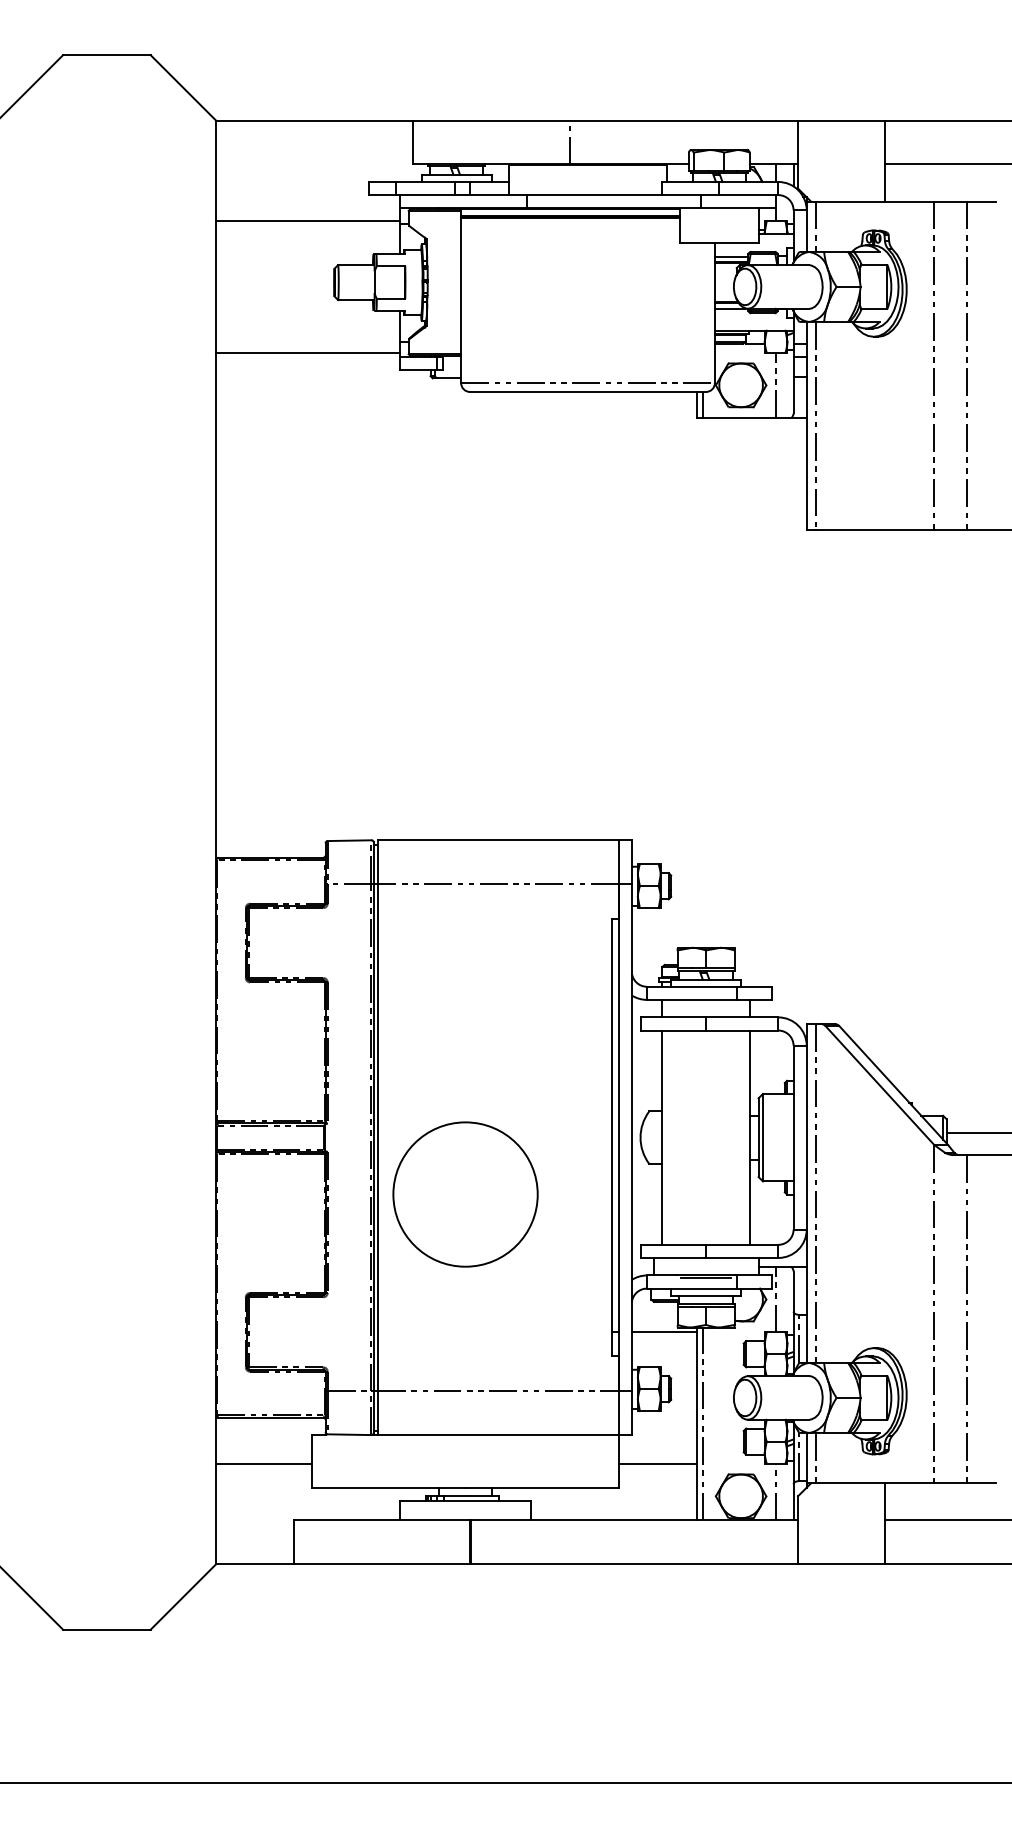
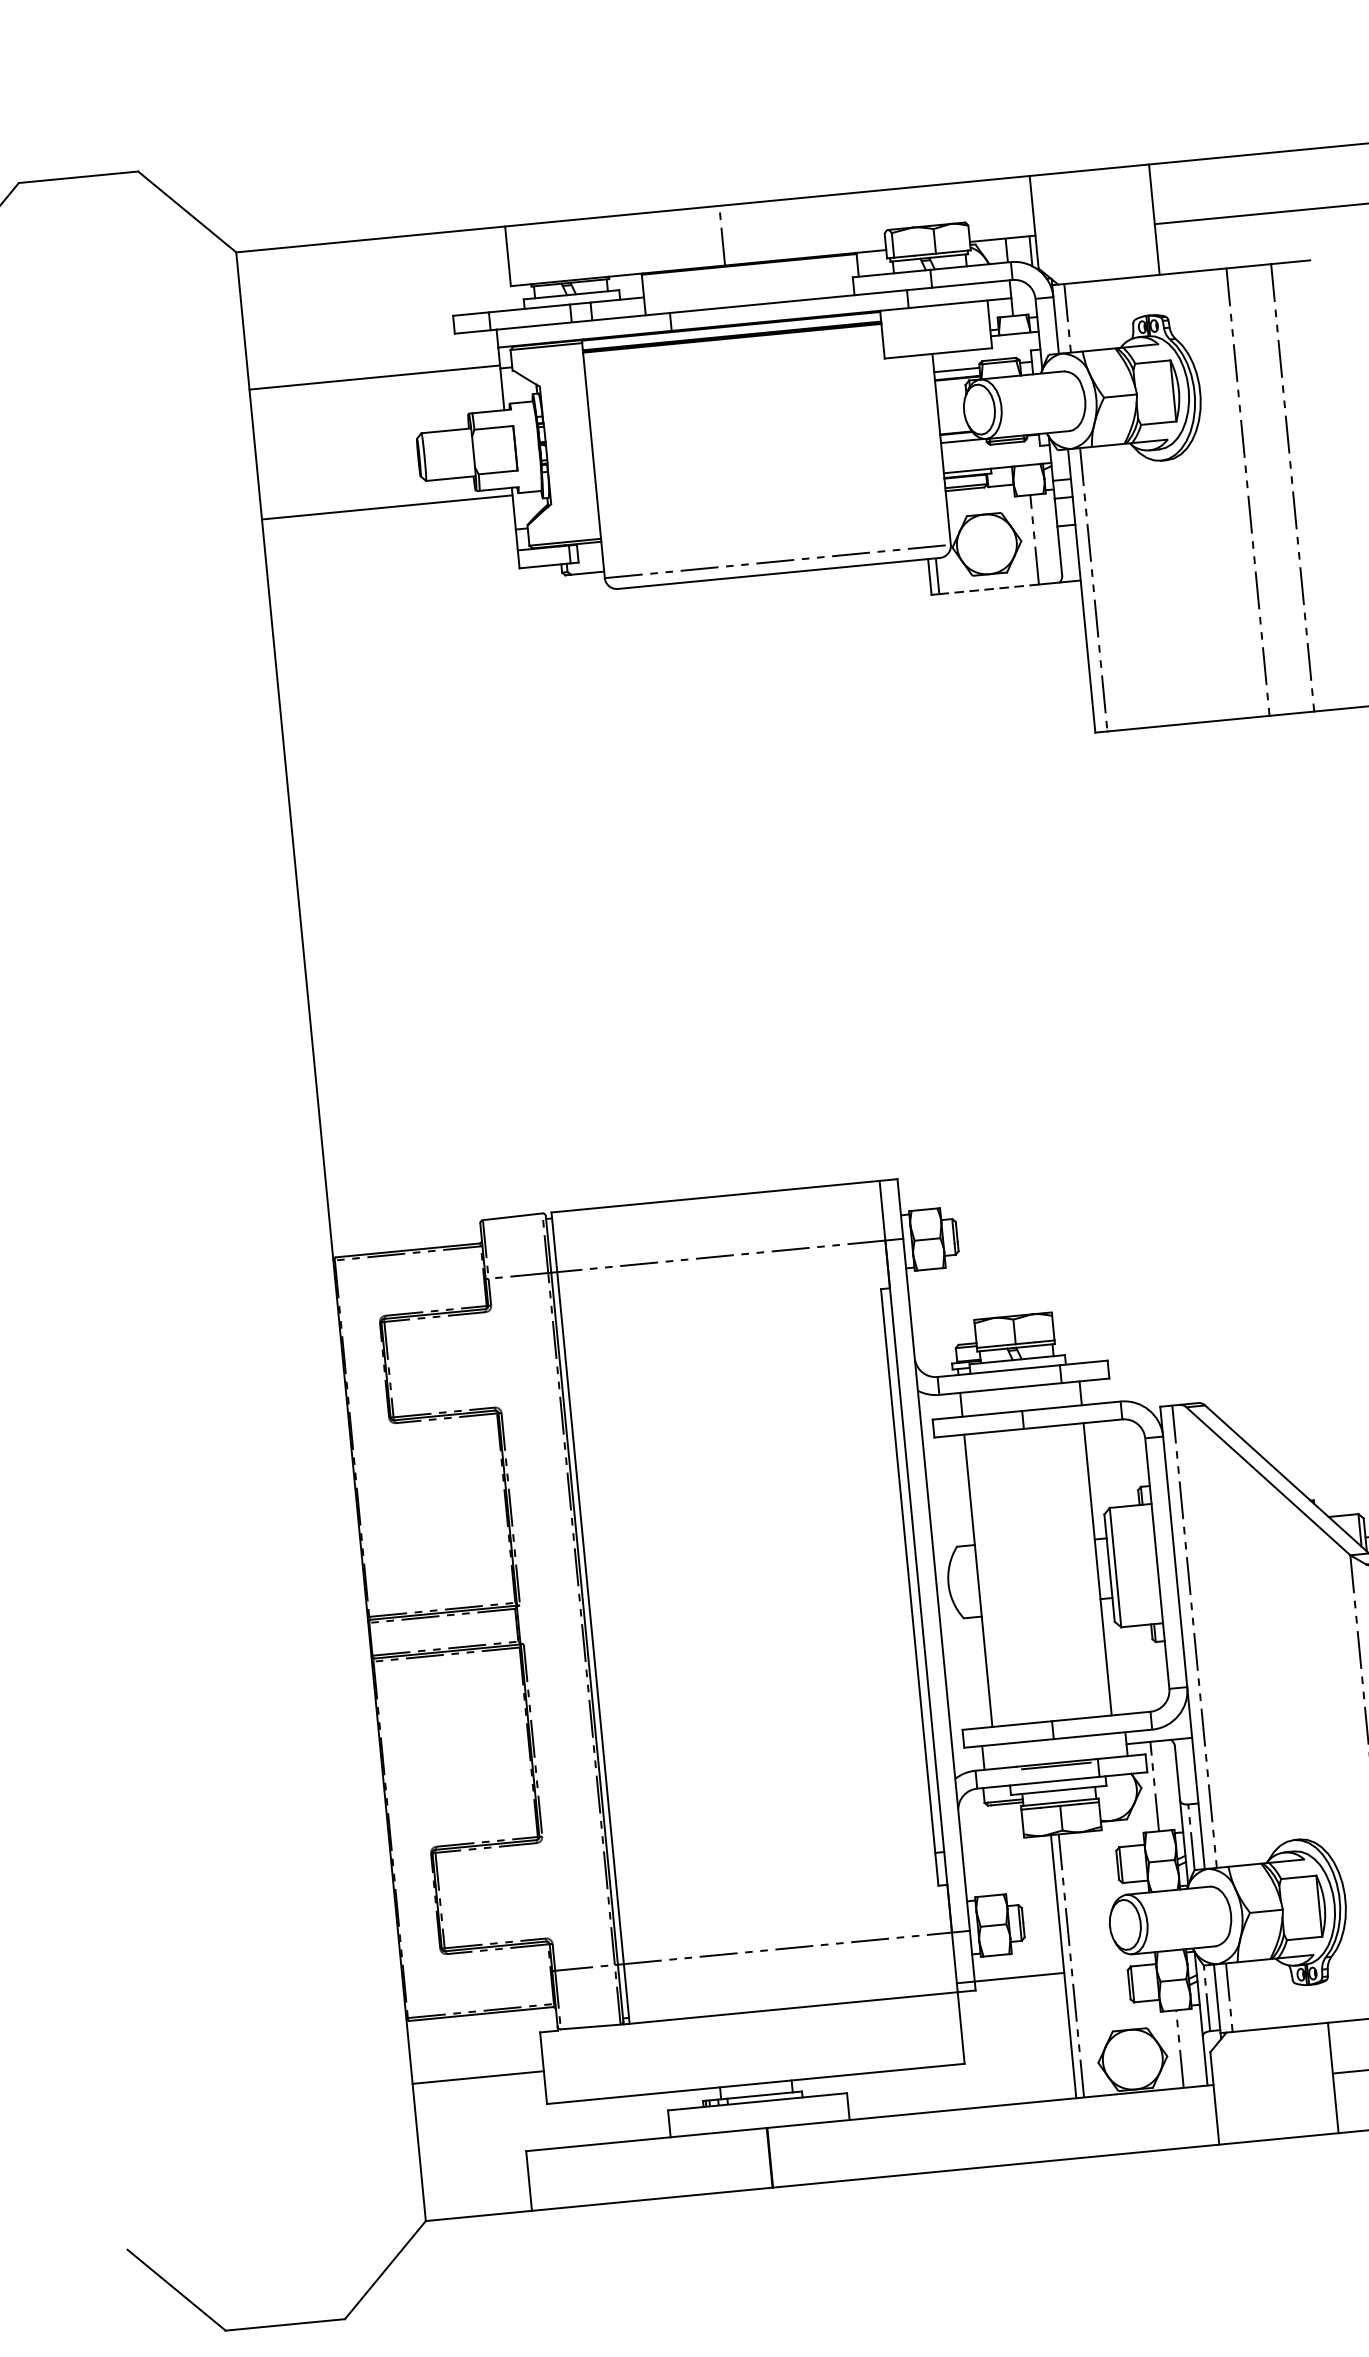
line: (307, 352) -> (386, 507), moved
line: (739, 418) -> (989, 589), solid -> dashed
circle: (465, 1194) -> (717, 1684), removed
line: (664, 1332) -> (1006, 1846), removed
line: (657, 1463) -> (1009, 1978), moved

